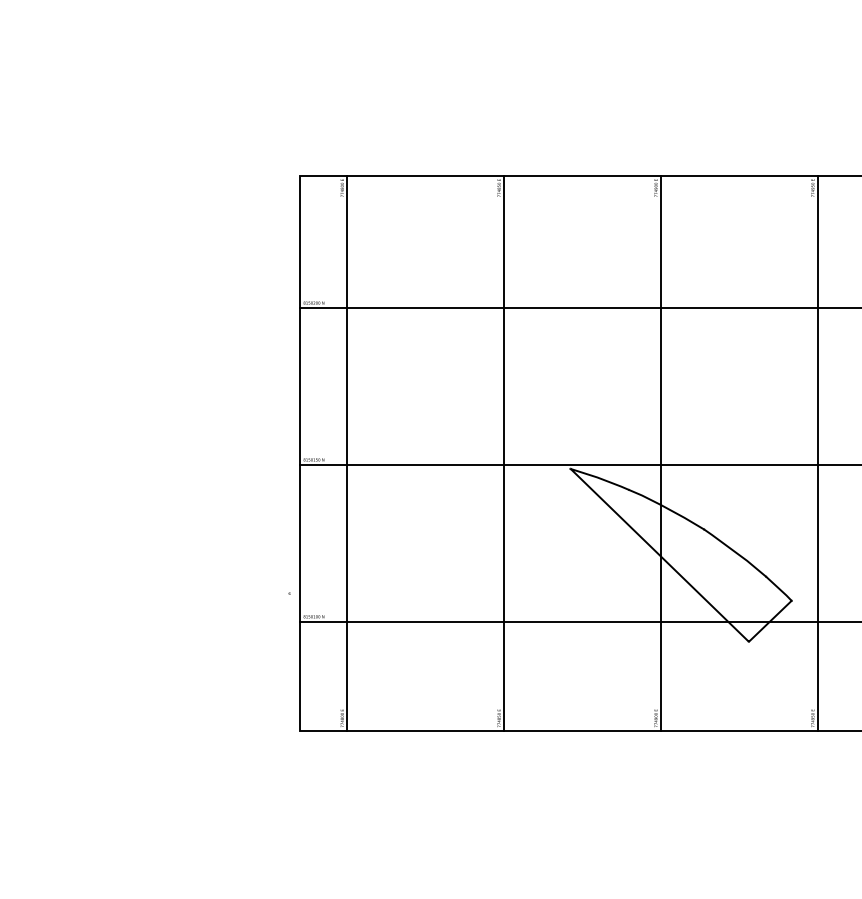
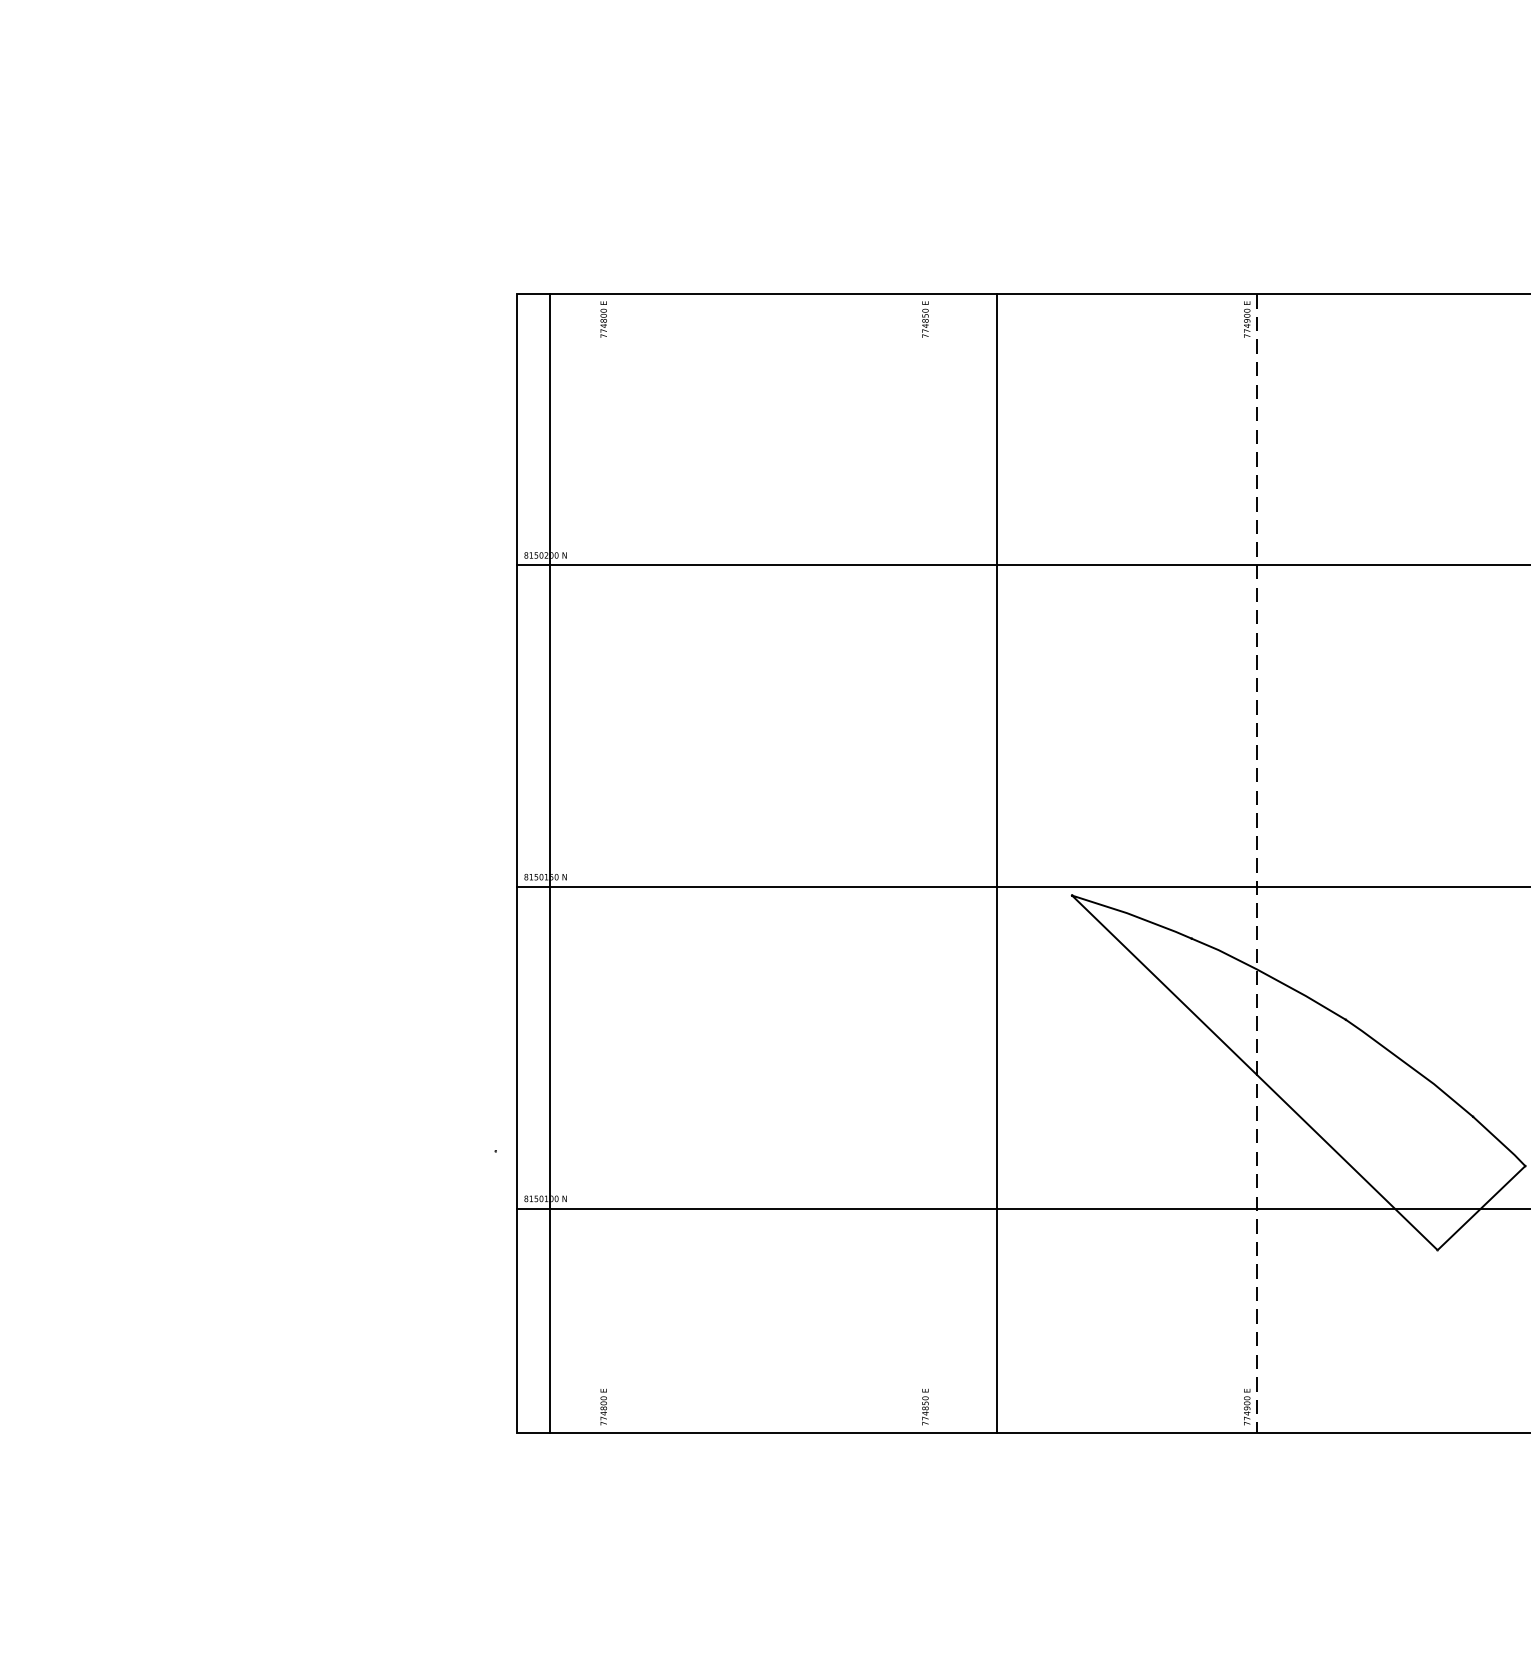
line: (347, 452) -> (550, 861), moved
line: (503, 452) -> (995, 861), moved
line: (660, 453) -> (1256, 863), solid -> dashed

